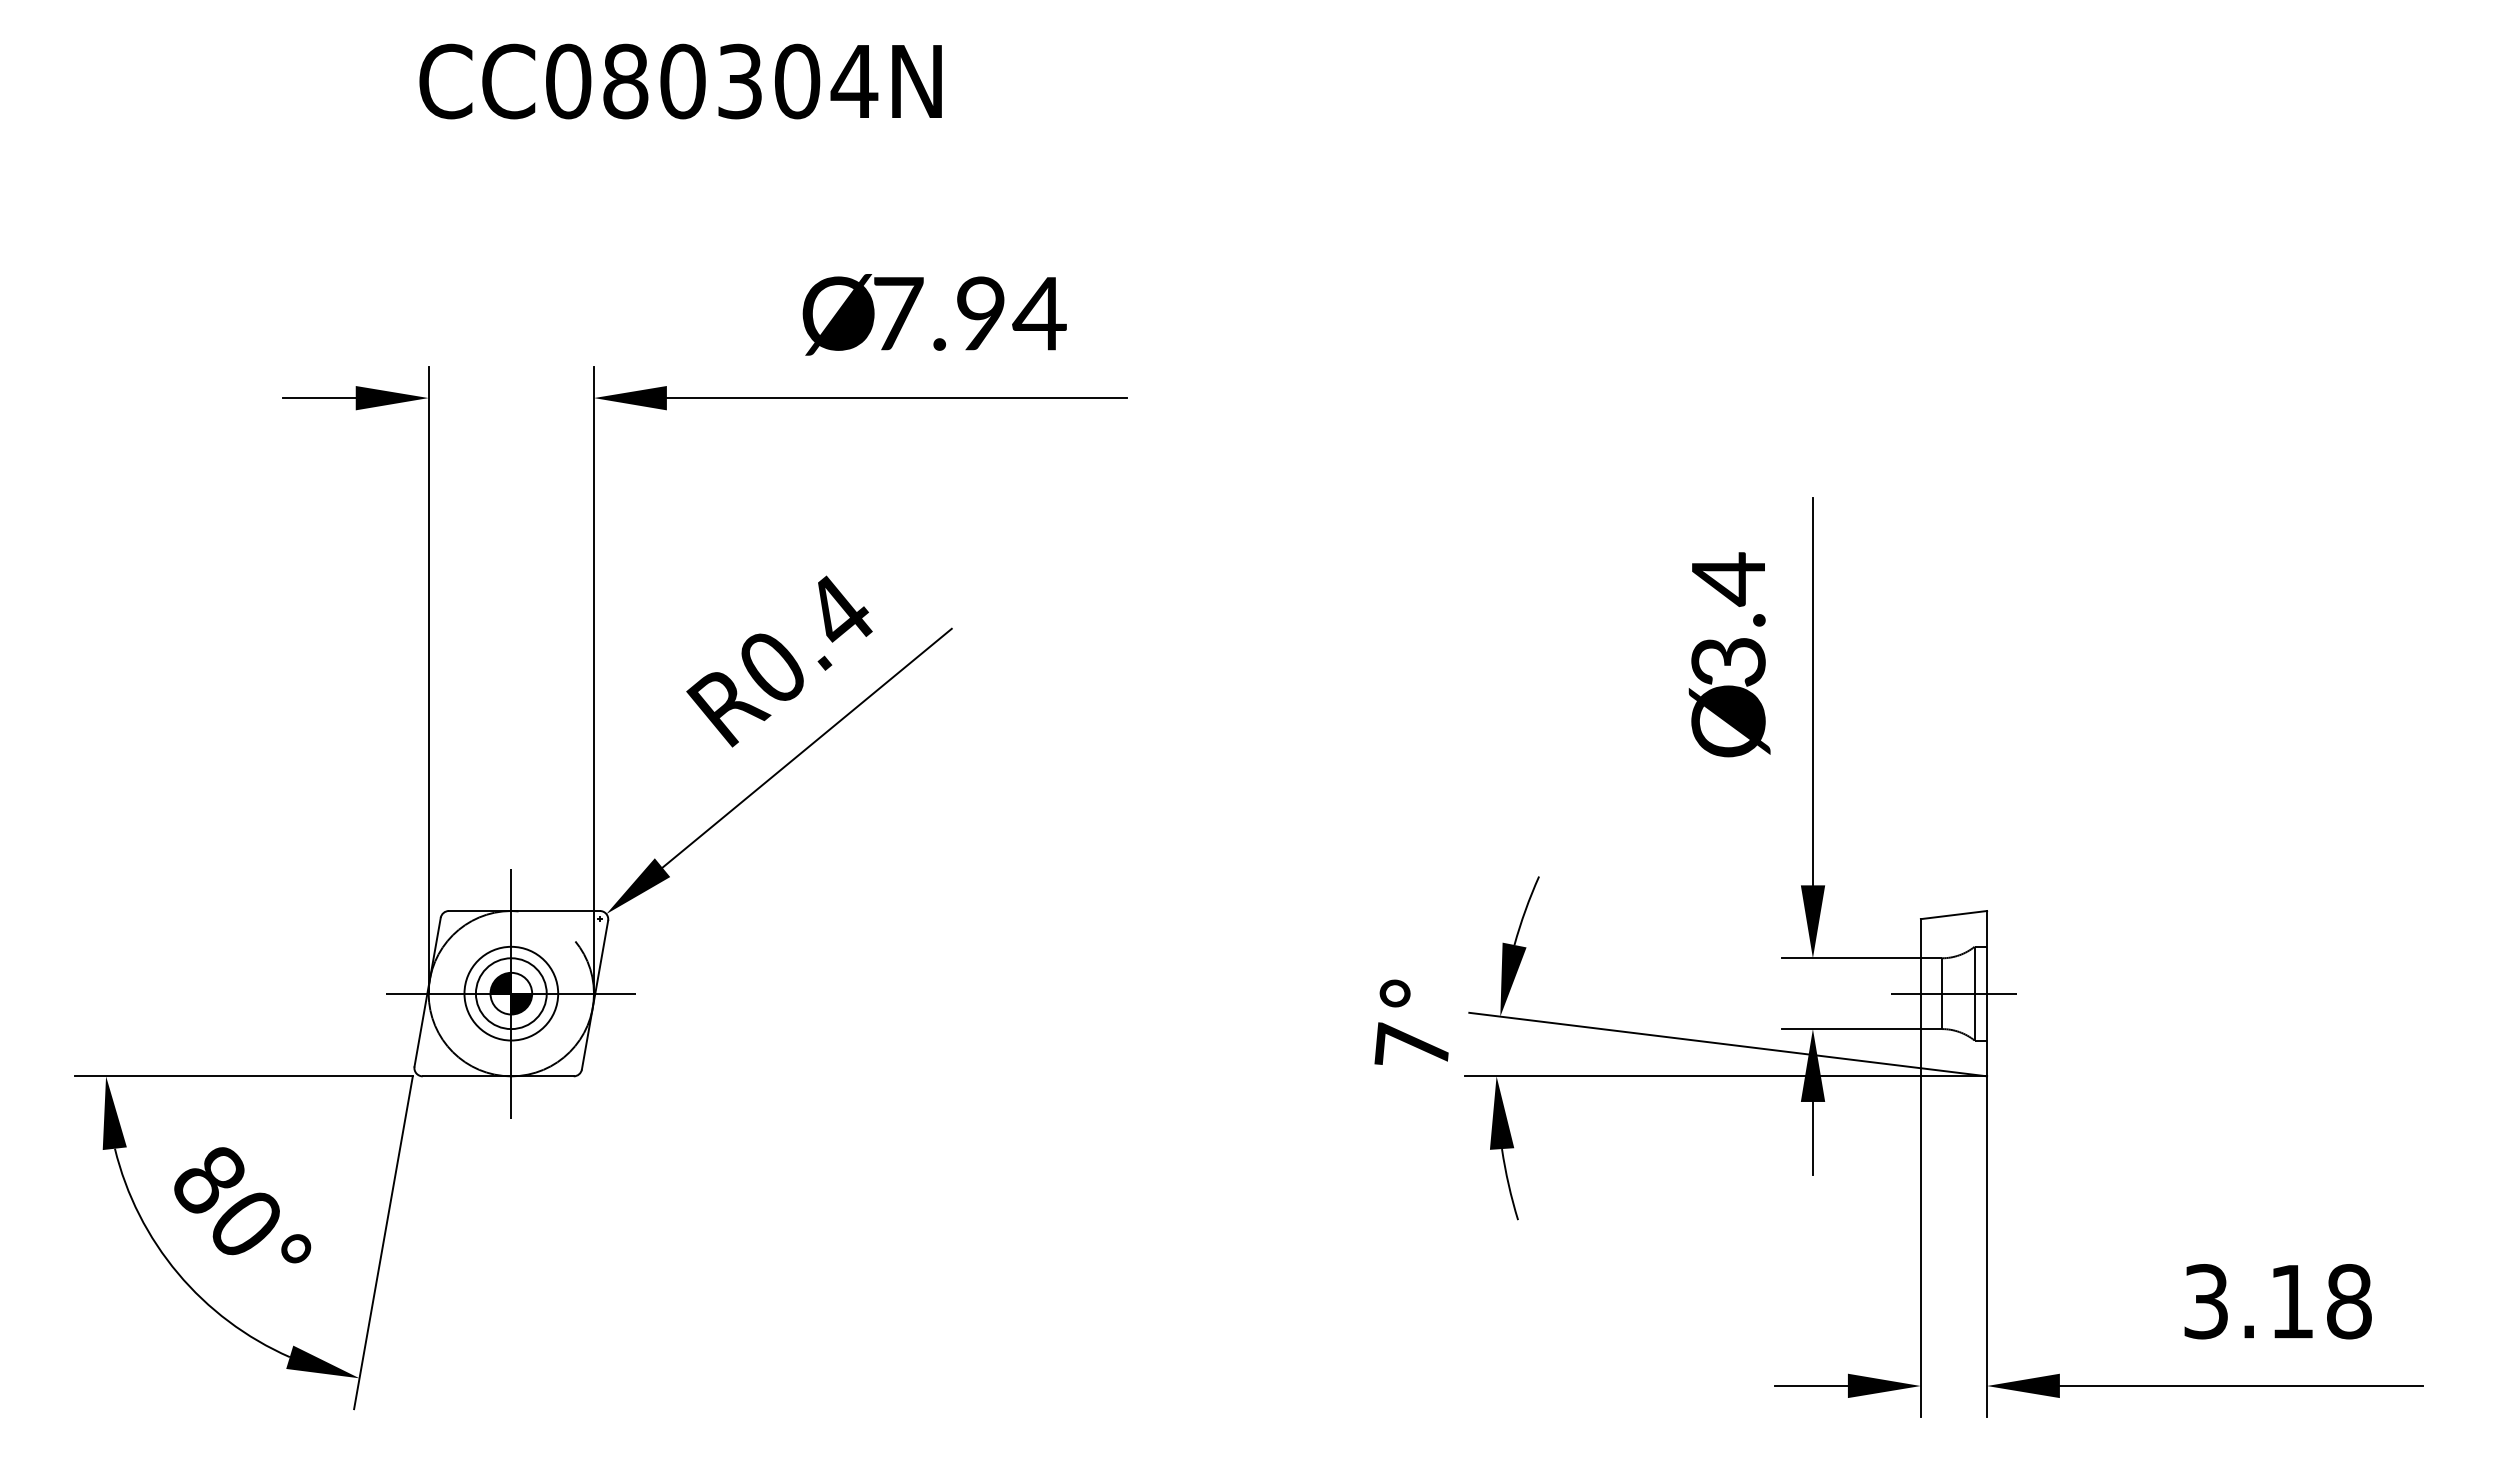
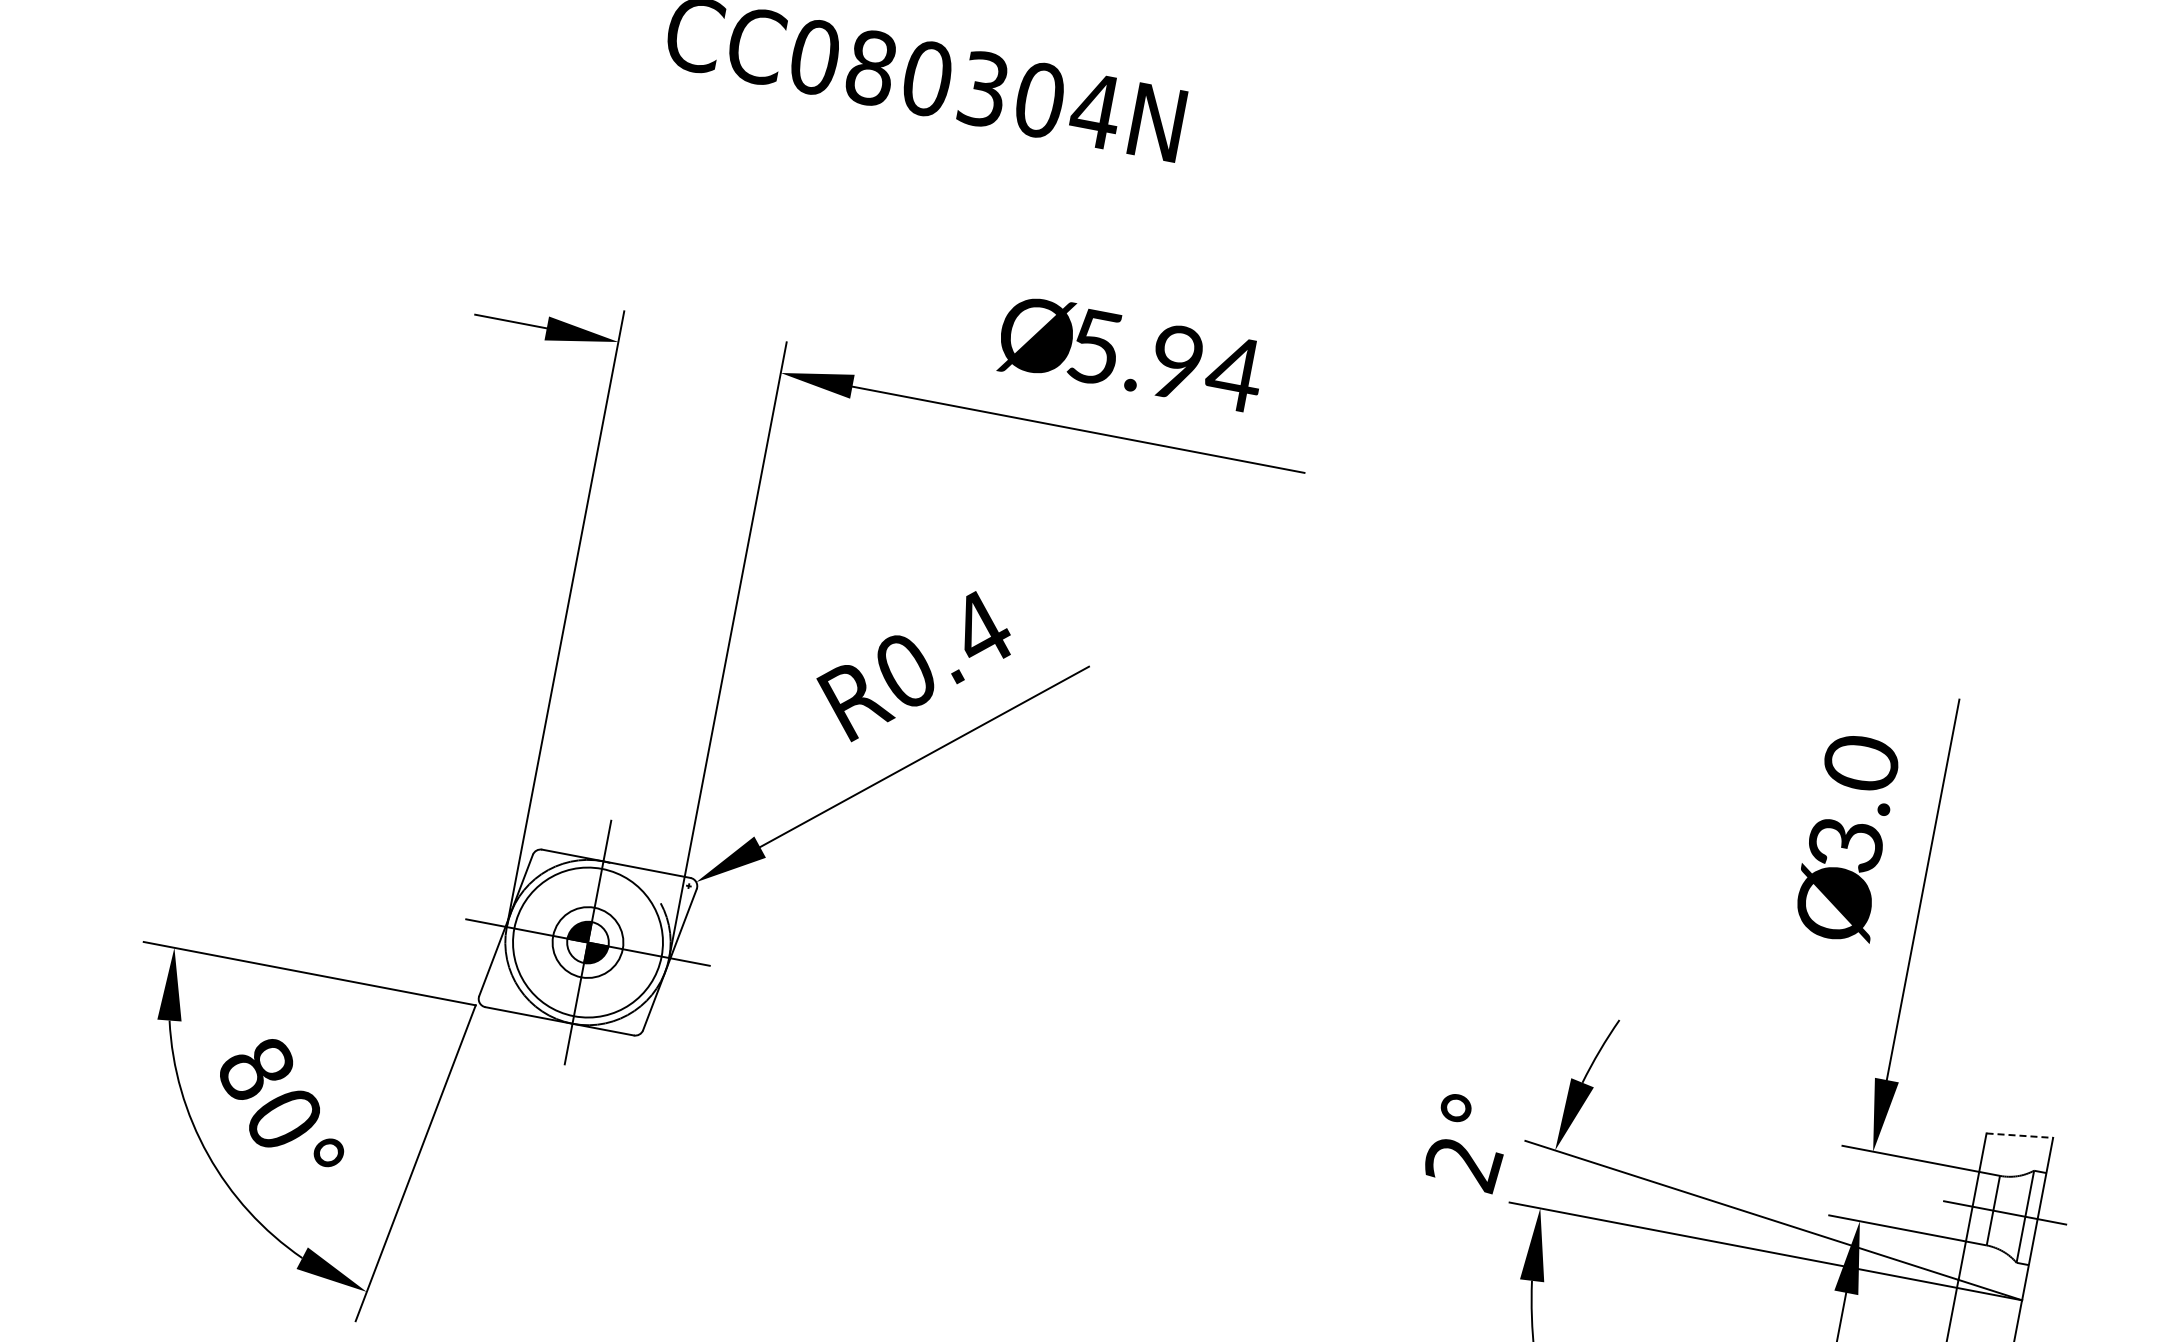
text: (898, 313) -> (1095, 346), 7.94 -> 5.94
text: (1728, 579) -> (1861, 763), 3.4 -> 3.0
line: (1954, 915) -> (2020, 1136), solid -> dashed
circle: (511, 993) -> (588, 942), size x1.6
text: (1412, 1046) -> (1463, 1163), 7° -> 2°

